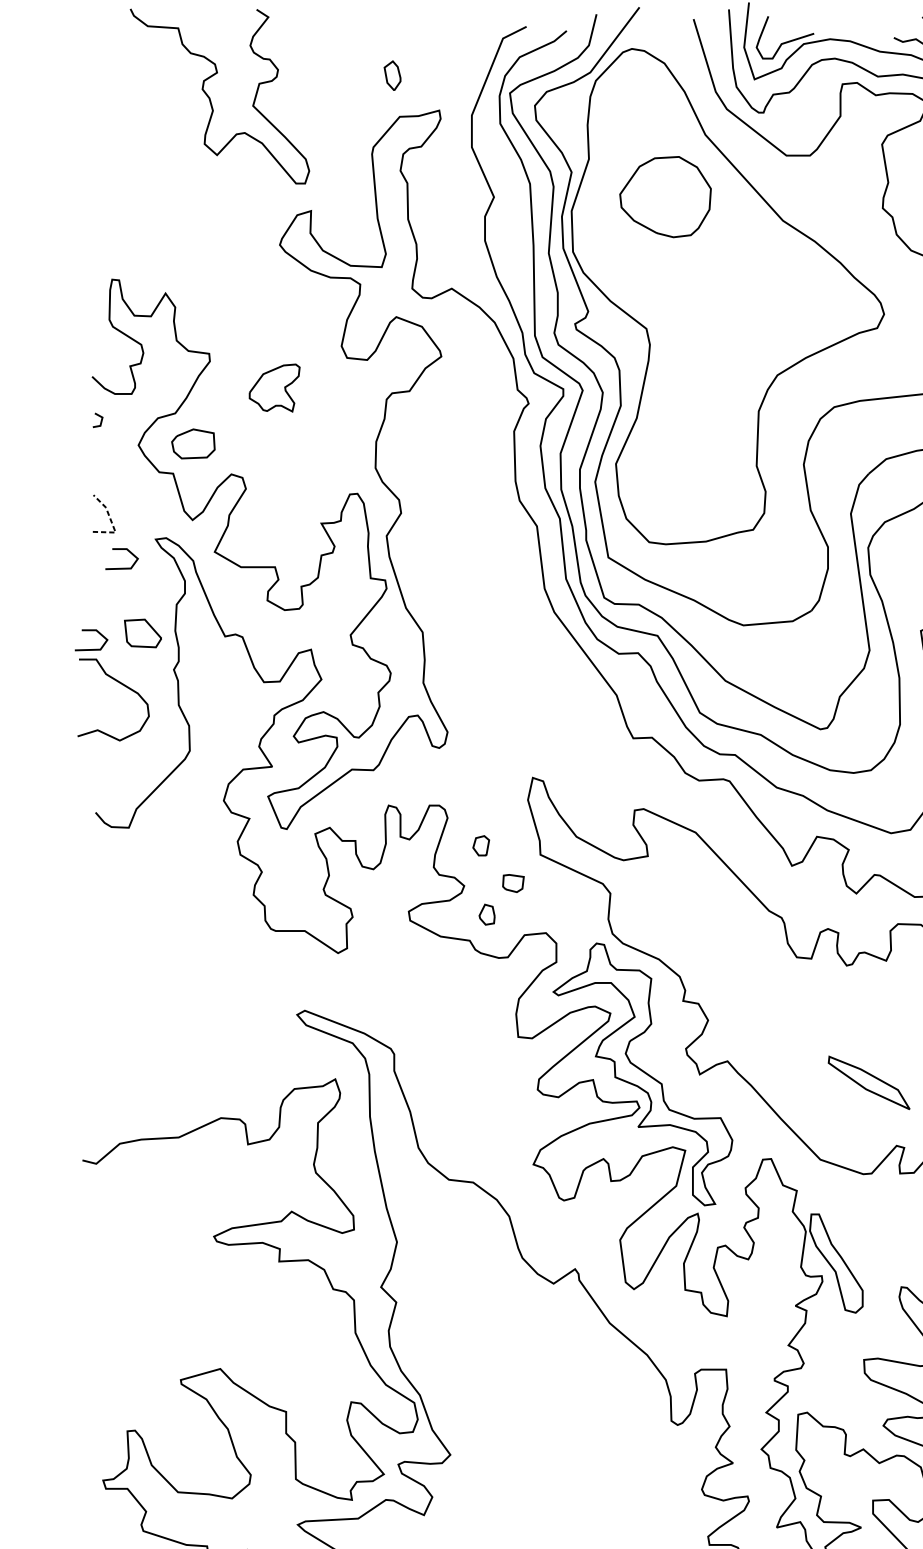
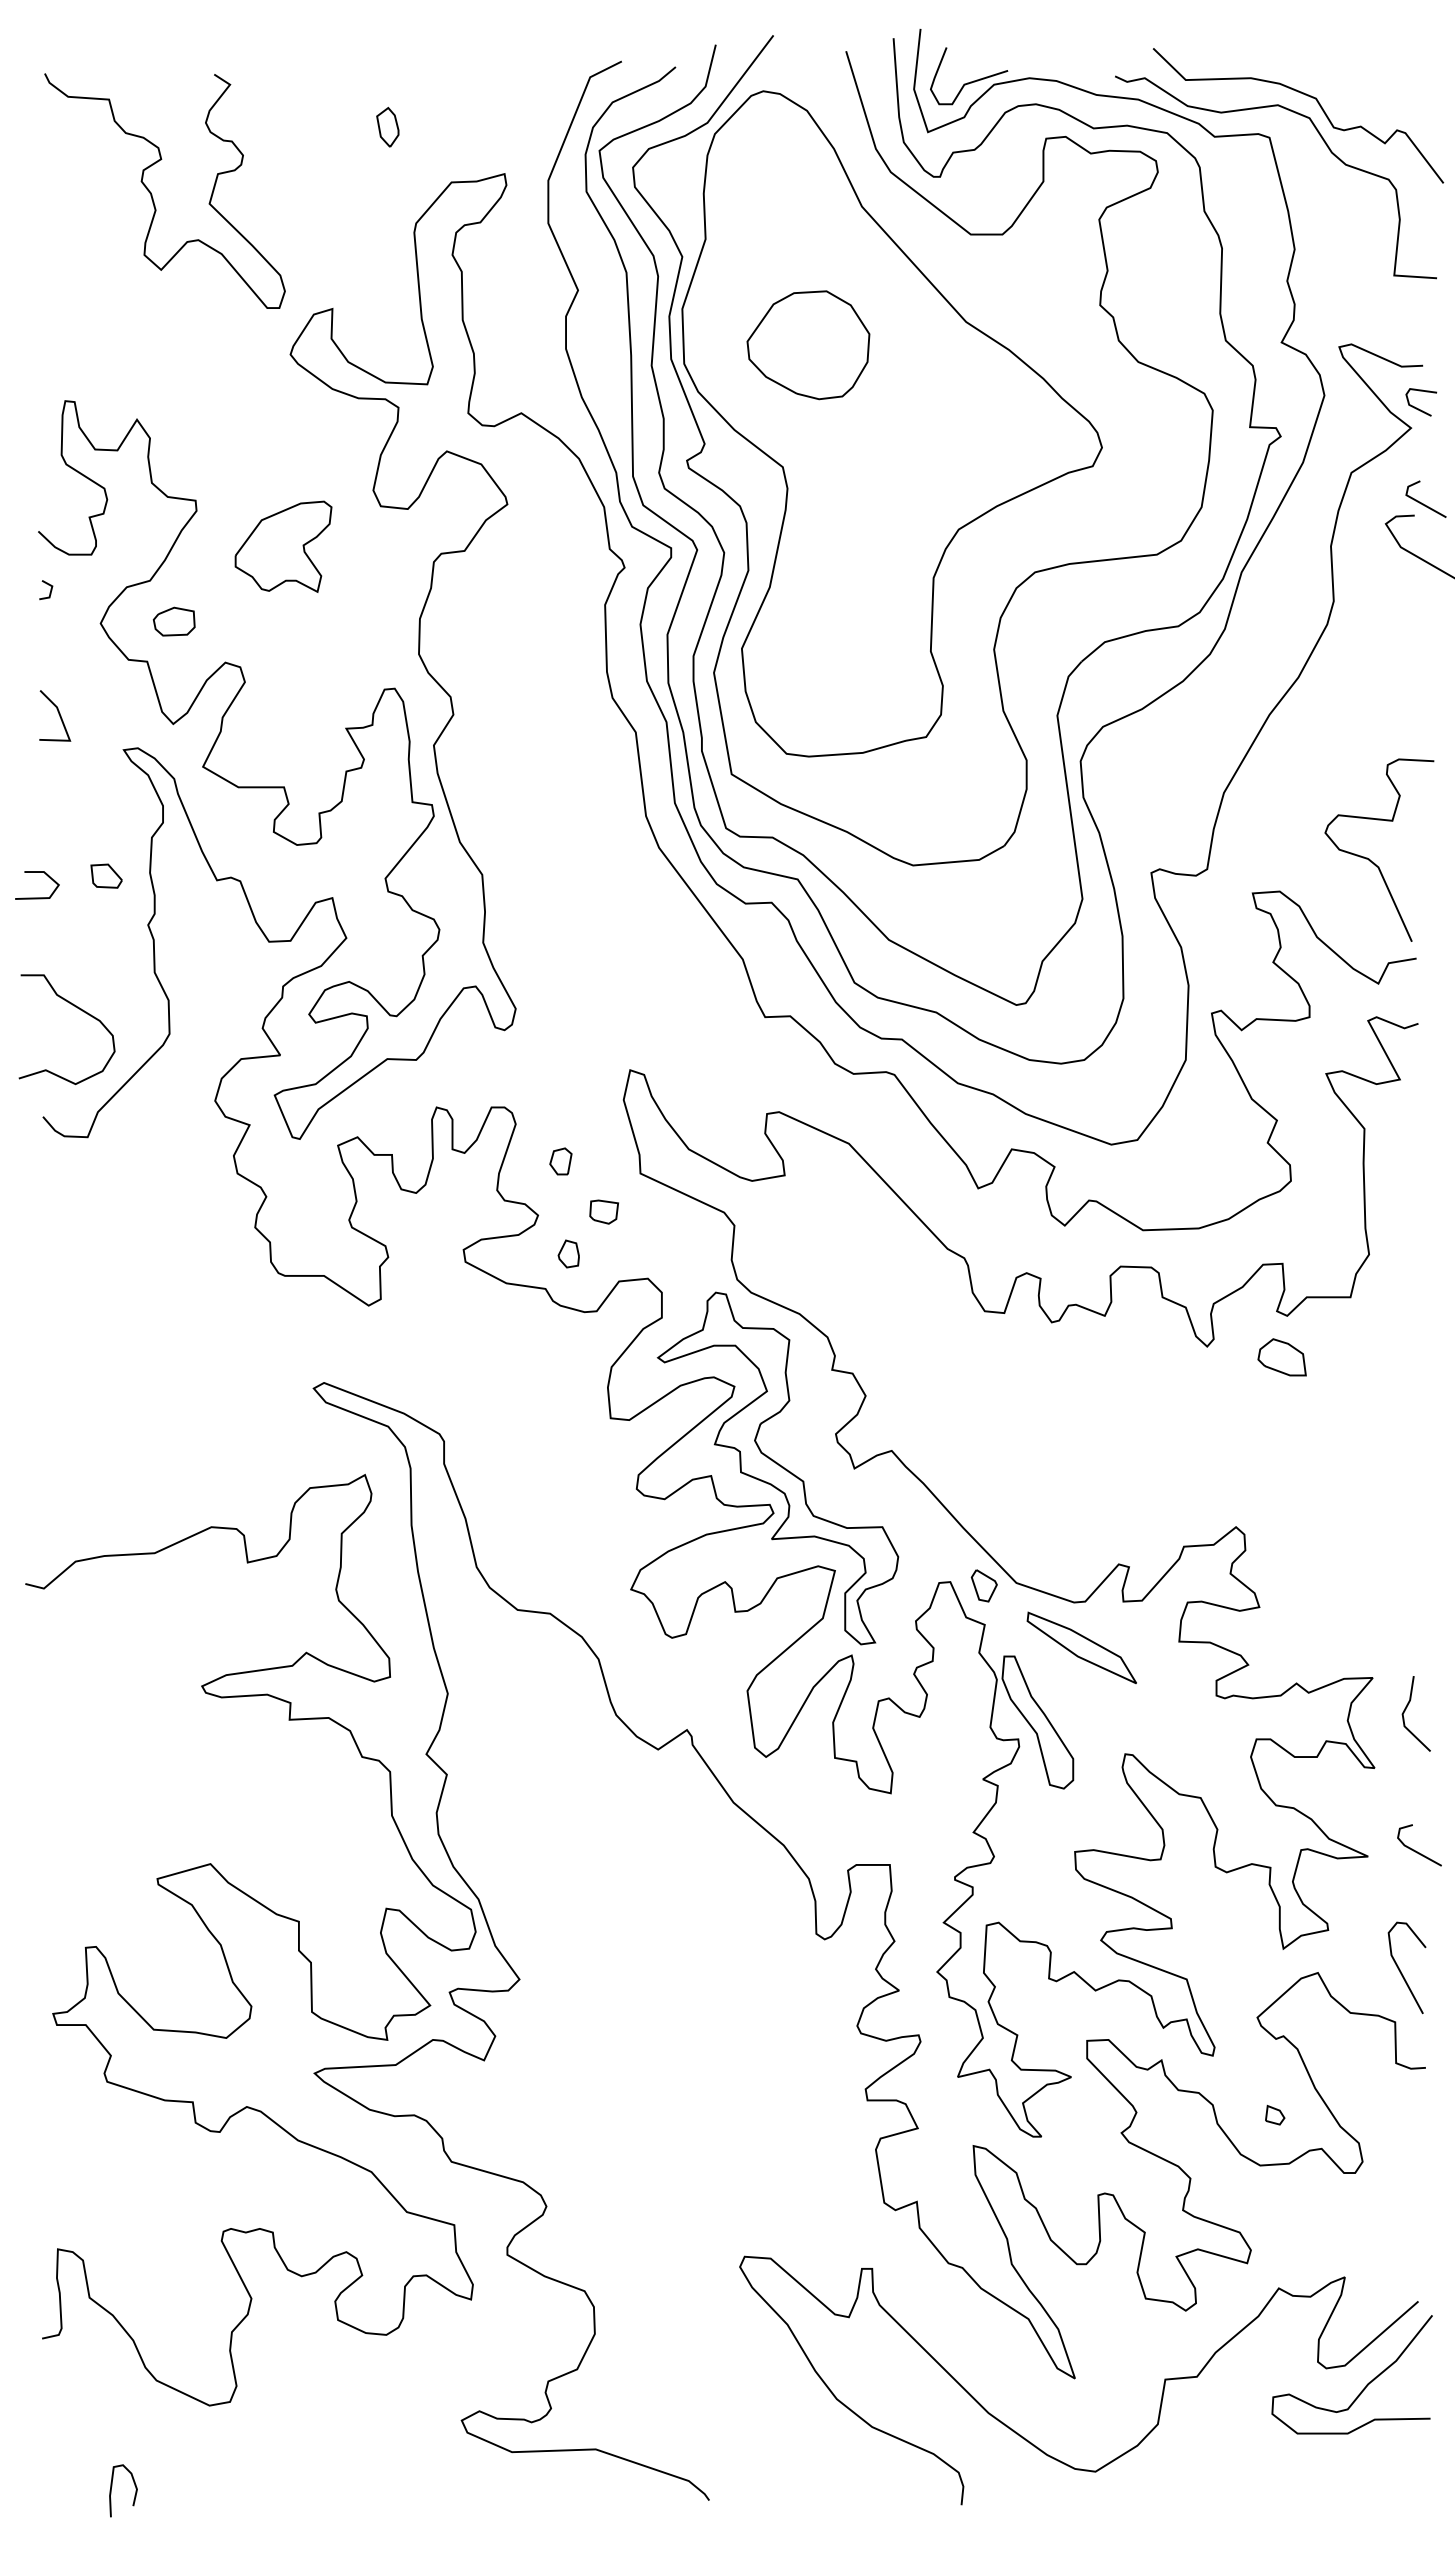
part: (392, 75) -> (387, 127), moved
curve: (210, 98) -> (152, 194), moved
part: (665, 197) -> (808, 345), moved
part: (274, 387) -> (283, 546), size x1.43
part: (192, 443) -> (173, 621), size x0.71
line: (111, 521) -> (64, 726), dashed -> solid
line: (122, 568) -> (78, 788), removed
part: (142, 632) -> (106, 875), size x0.62
curve: (123, 685) -> (80, 1010), moved
part: (868, 1082) -> (1081, 1647), moved
part: (795, 1161) -> (983, 1585), added

